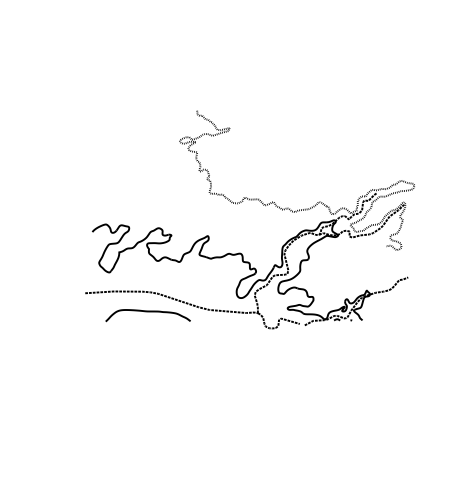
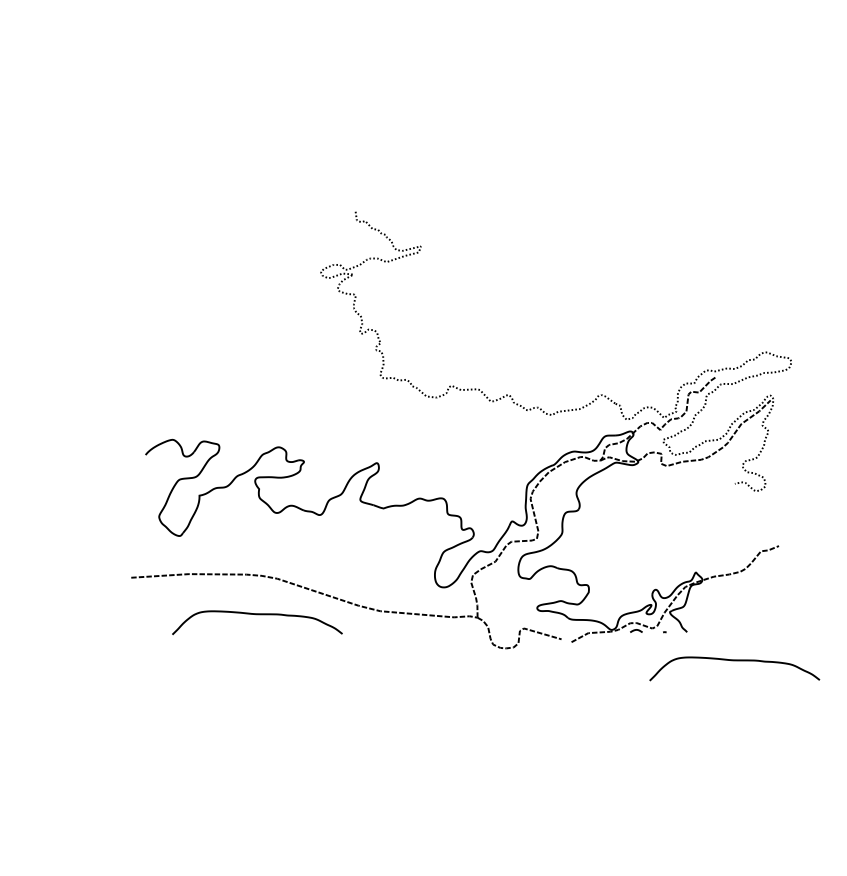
curve: (385, 335) -> (733, 662), added

